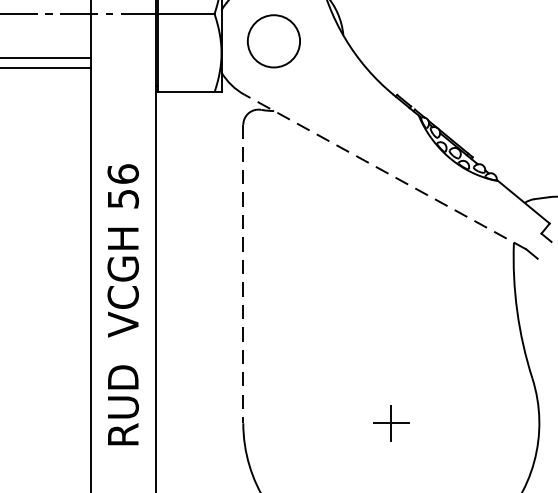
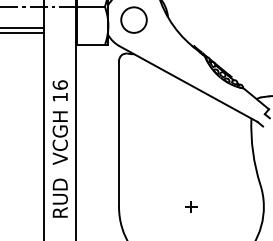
line: (385, 172) -> (188, 84), dashed -> solid
text: (121, 199) -> (59, 97), 56 -> 16
line: (244, 273) -> (119, 133), dashed -> solid
part: (391, 422) -> (191, 206), size x0.71

